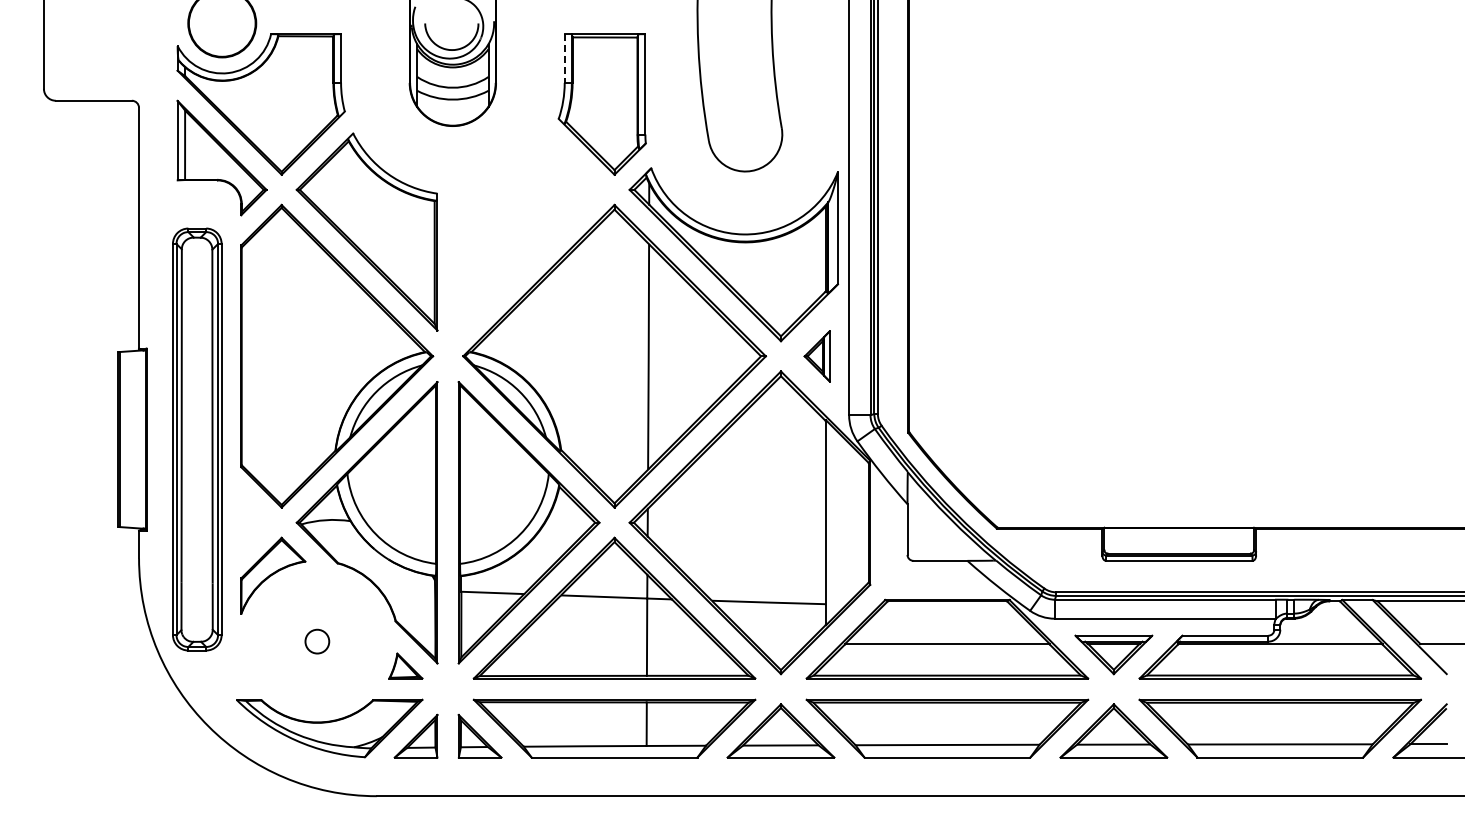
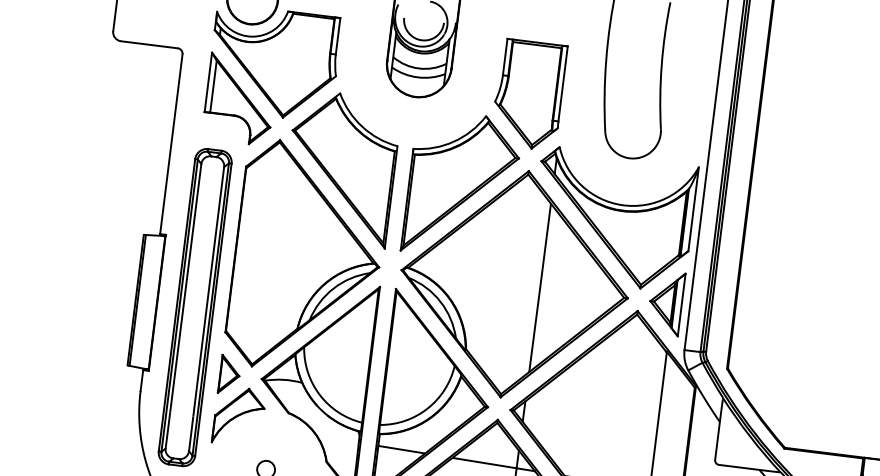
line: (564, 59) -> (504, 57), dashed -> solid
part: (528, 234) -> (461, 185), added
part: (817, 356) -> (666, 303), size x1.67
part: (253, 522) -> (229, 374), added

